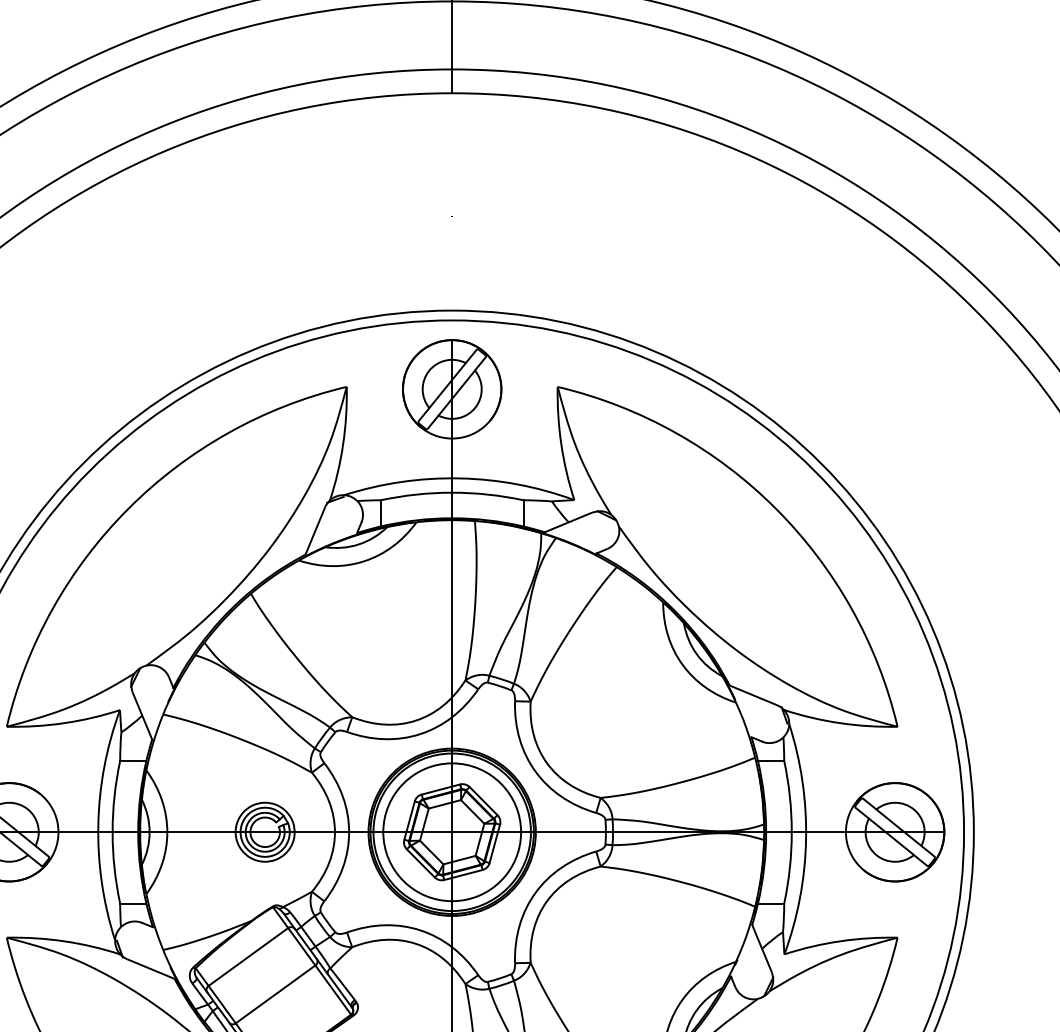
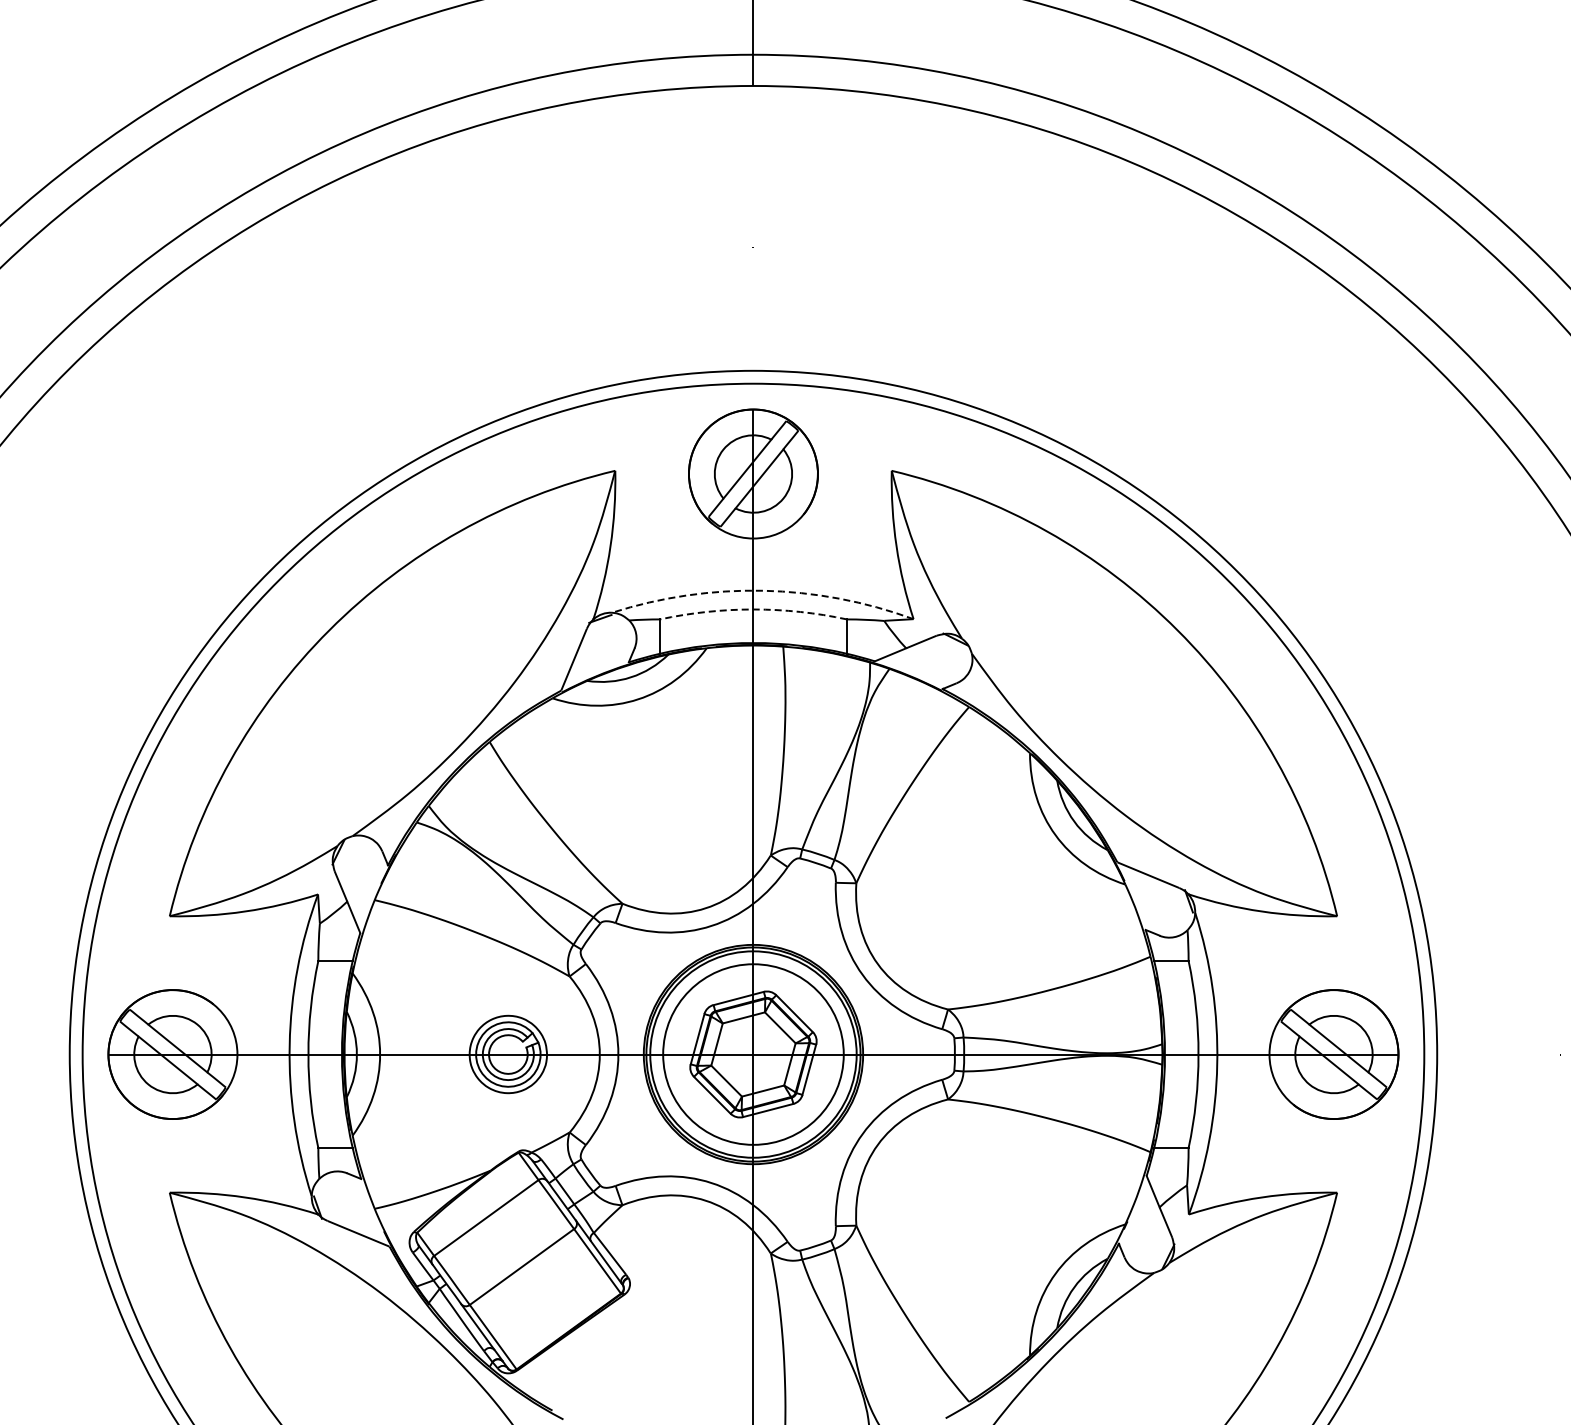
arc: (459, 478) -> (763, 590), solid -> dashed
arc: (452, 492) -> (753, 609), solid -> dashed

